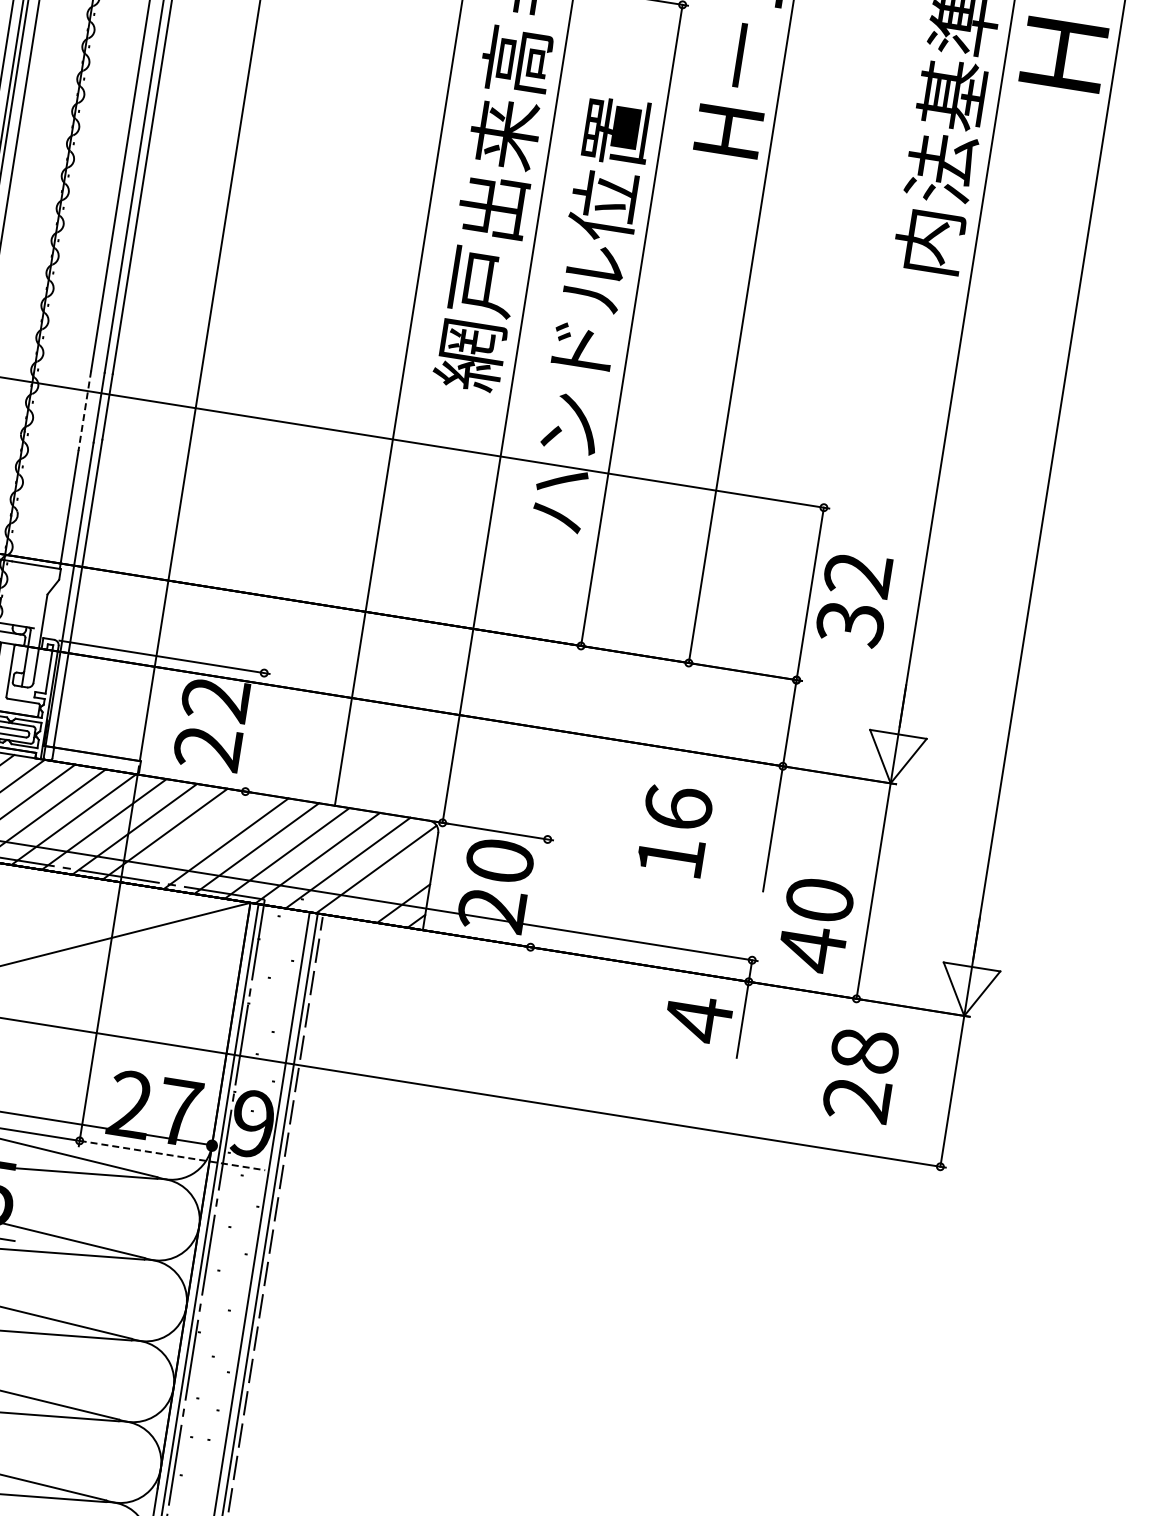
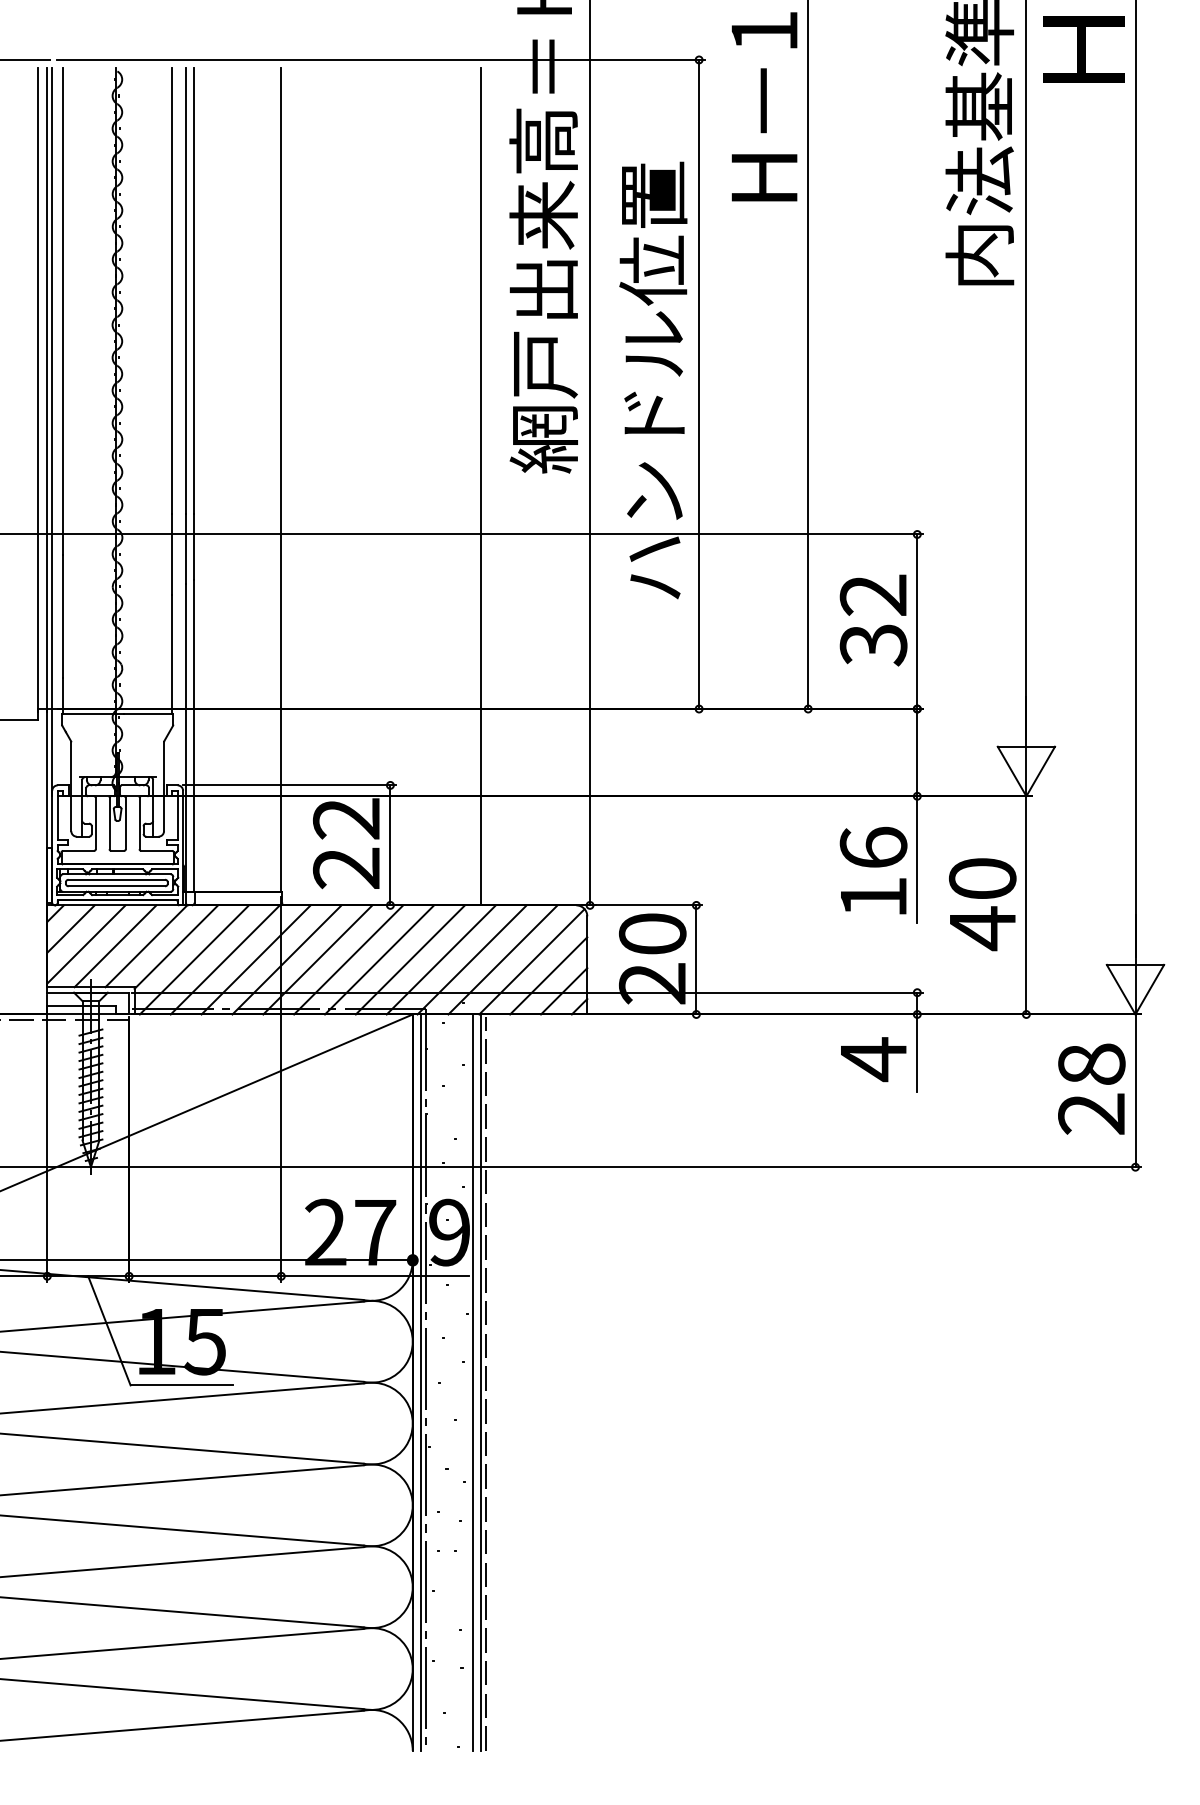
line: (85, 410) -> (172, 554), dashed -> solid
text: (854, 599) -> (873, 620), moved
line: (254, 732) -> (390, 845), added
text: (674, 830) -> (873, 870), moved
line: (195, 838) -> (348, 959), added
line: (390, 885) -> (548, 975), added
line: (539, 892) -> (696, 959), added
text: (815, 925) -> (982, 904), moved
text: (860, 1074) -> (1091, 1088), moved
line: (172, 1155) -> (375, 1276), dashed -> solid

